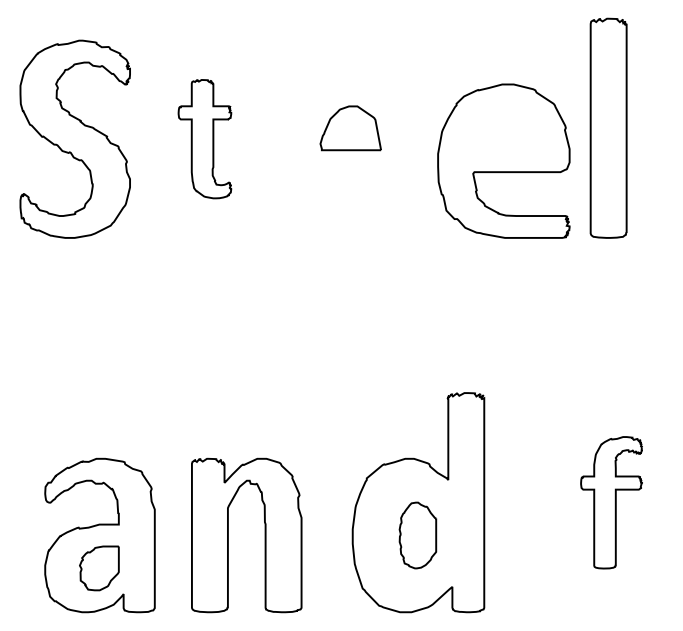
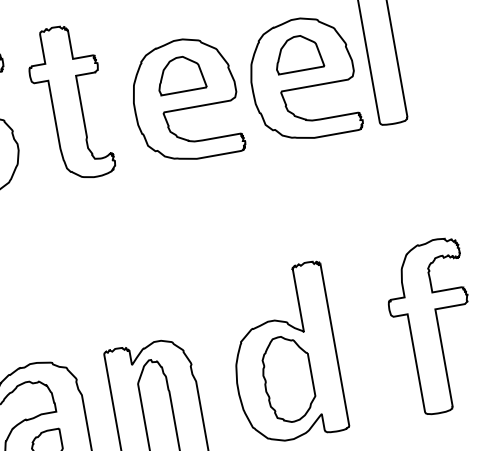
part: (503, 128) -> (298, 53), added
part: (204, 138) -> (69, 102), size x1.67
part: (350, 160) -> (184, 99), added
part: (611, 502) -> (432, 327), size x1.67
part: (417, 535) -> (287, 379), size x1.67

